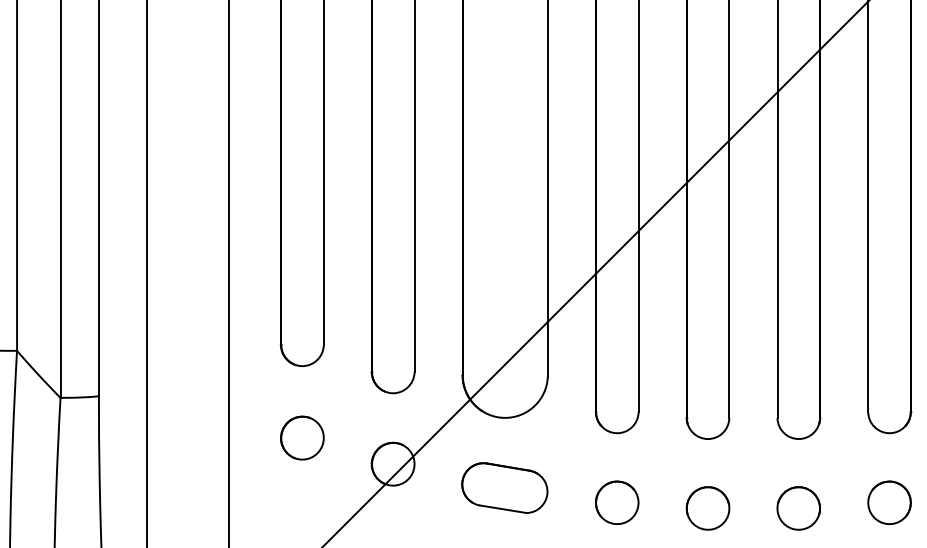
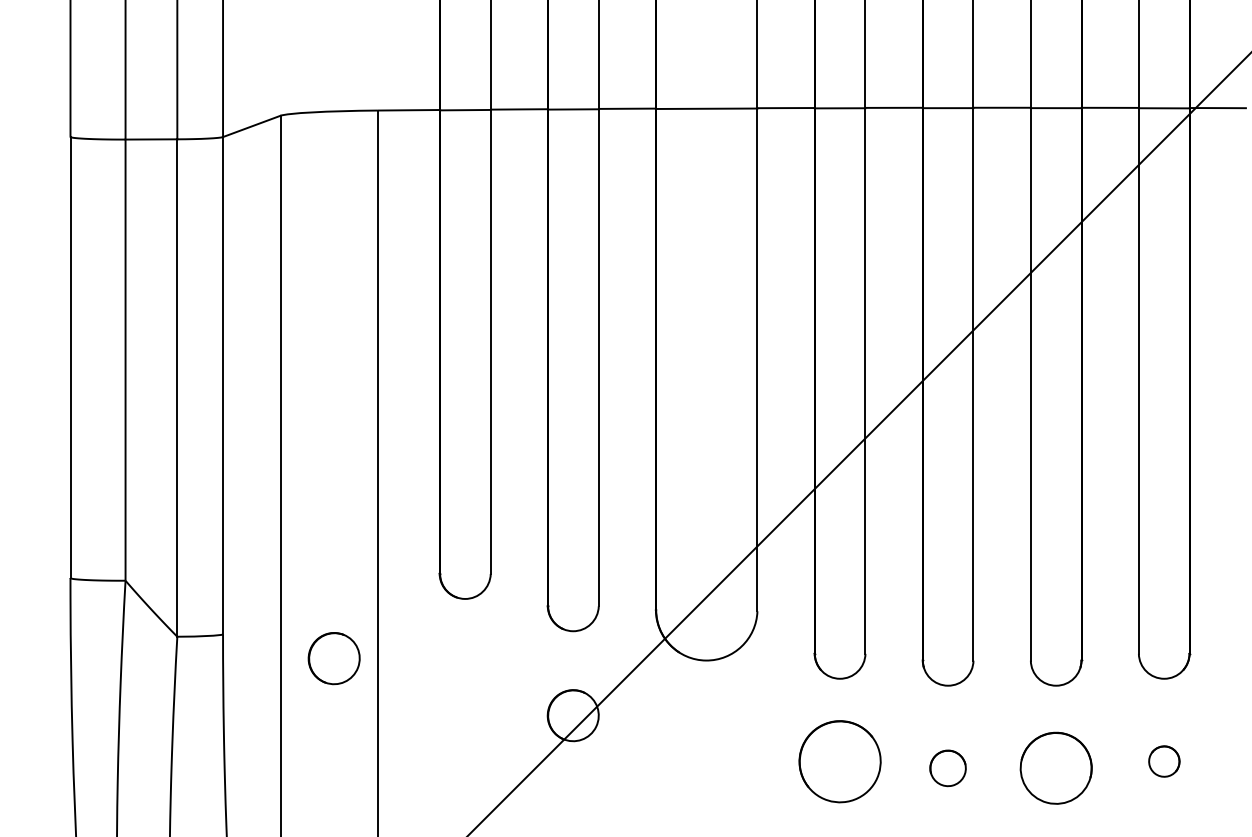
part: (301, 438) -> (333, 658), moved
part: (504, 487) -> (705, 743), removed
part: (616, 502) -> (839, 761), size x1.6
part: (889, 502) -> (1164, 761), size x0.6
part: (707, 508) -> (947, 768), size x0.7
part: (798, 508) -> (1055, 768), size x1.4

